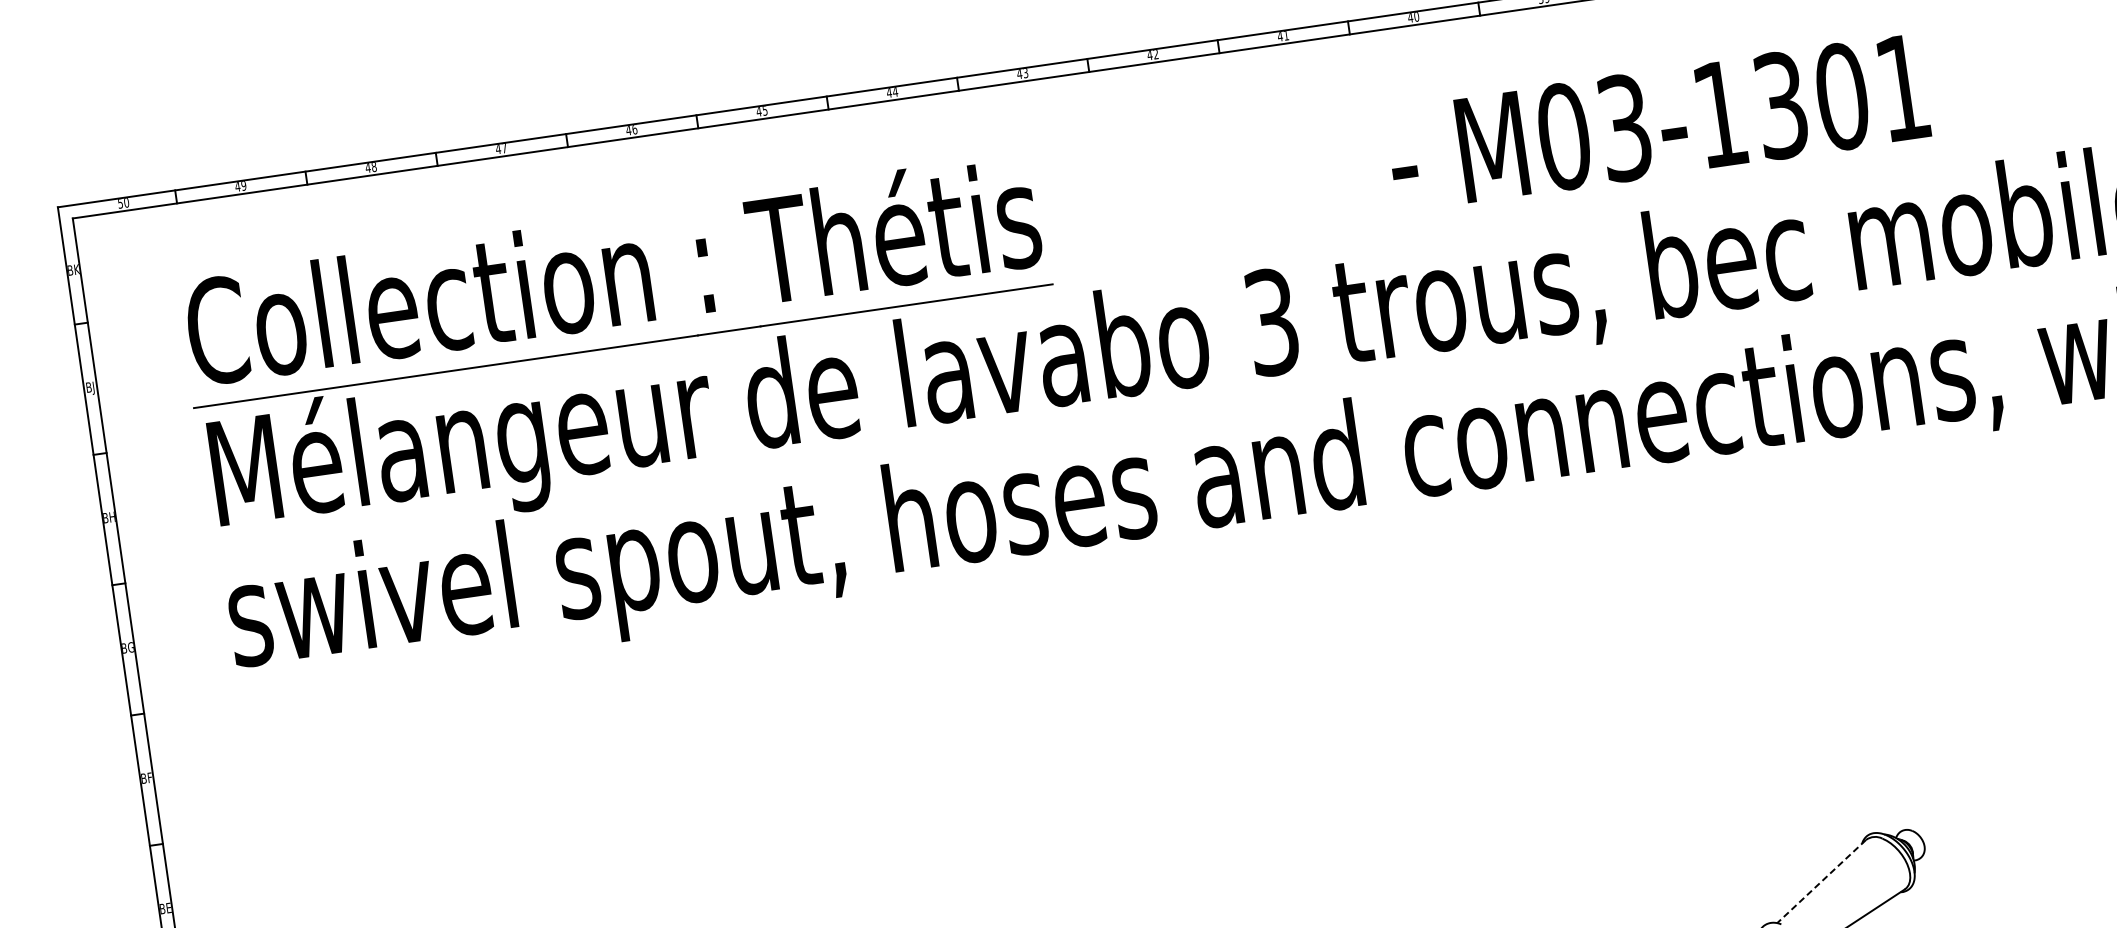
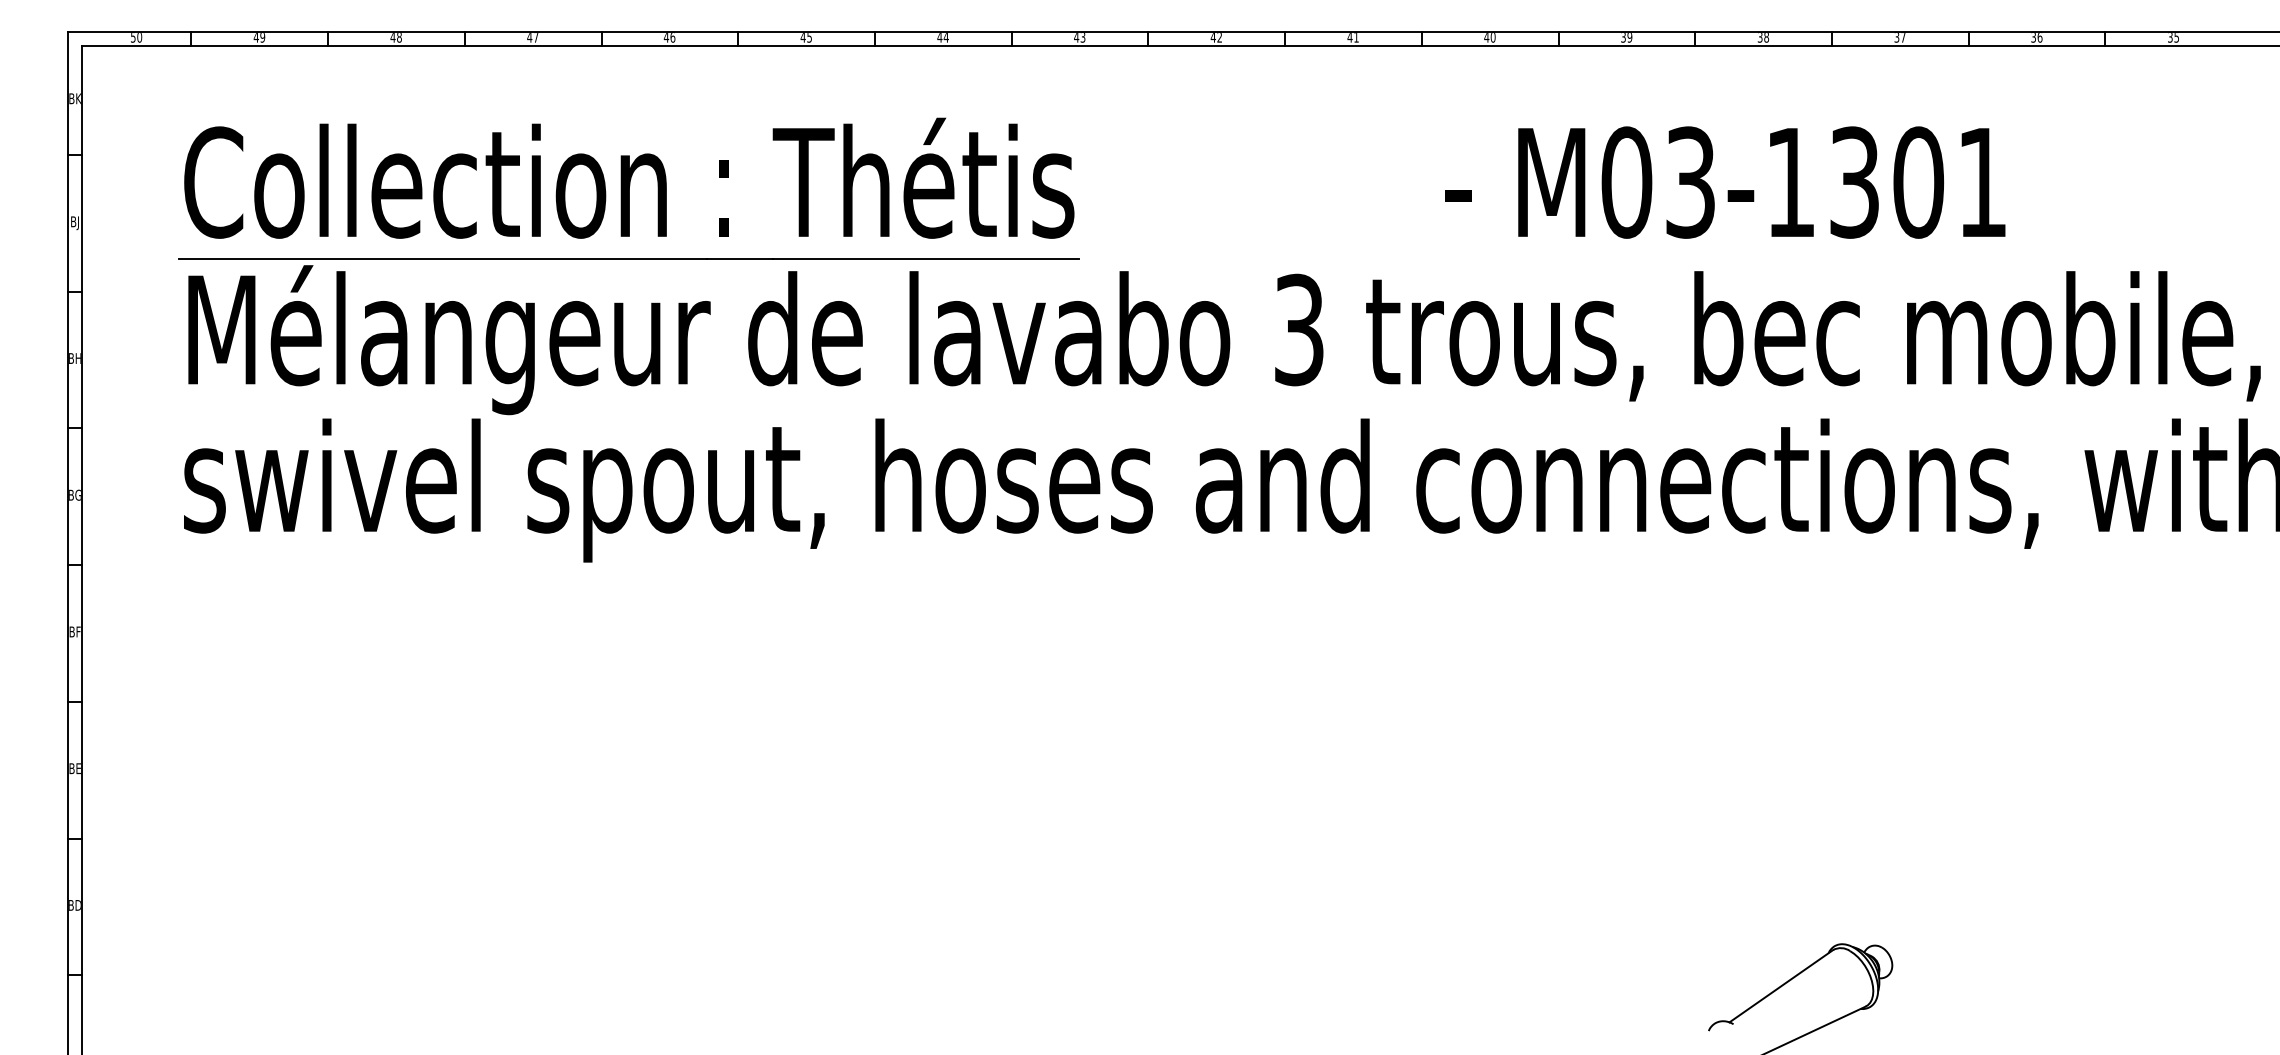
line: (1820, 881) -> (1780, 986), dashed -> solid

